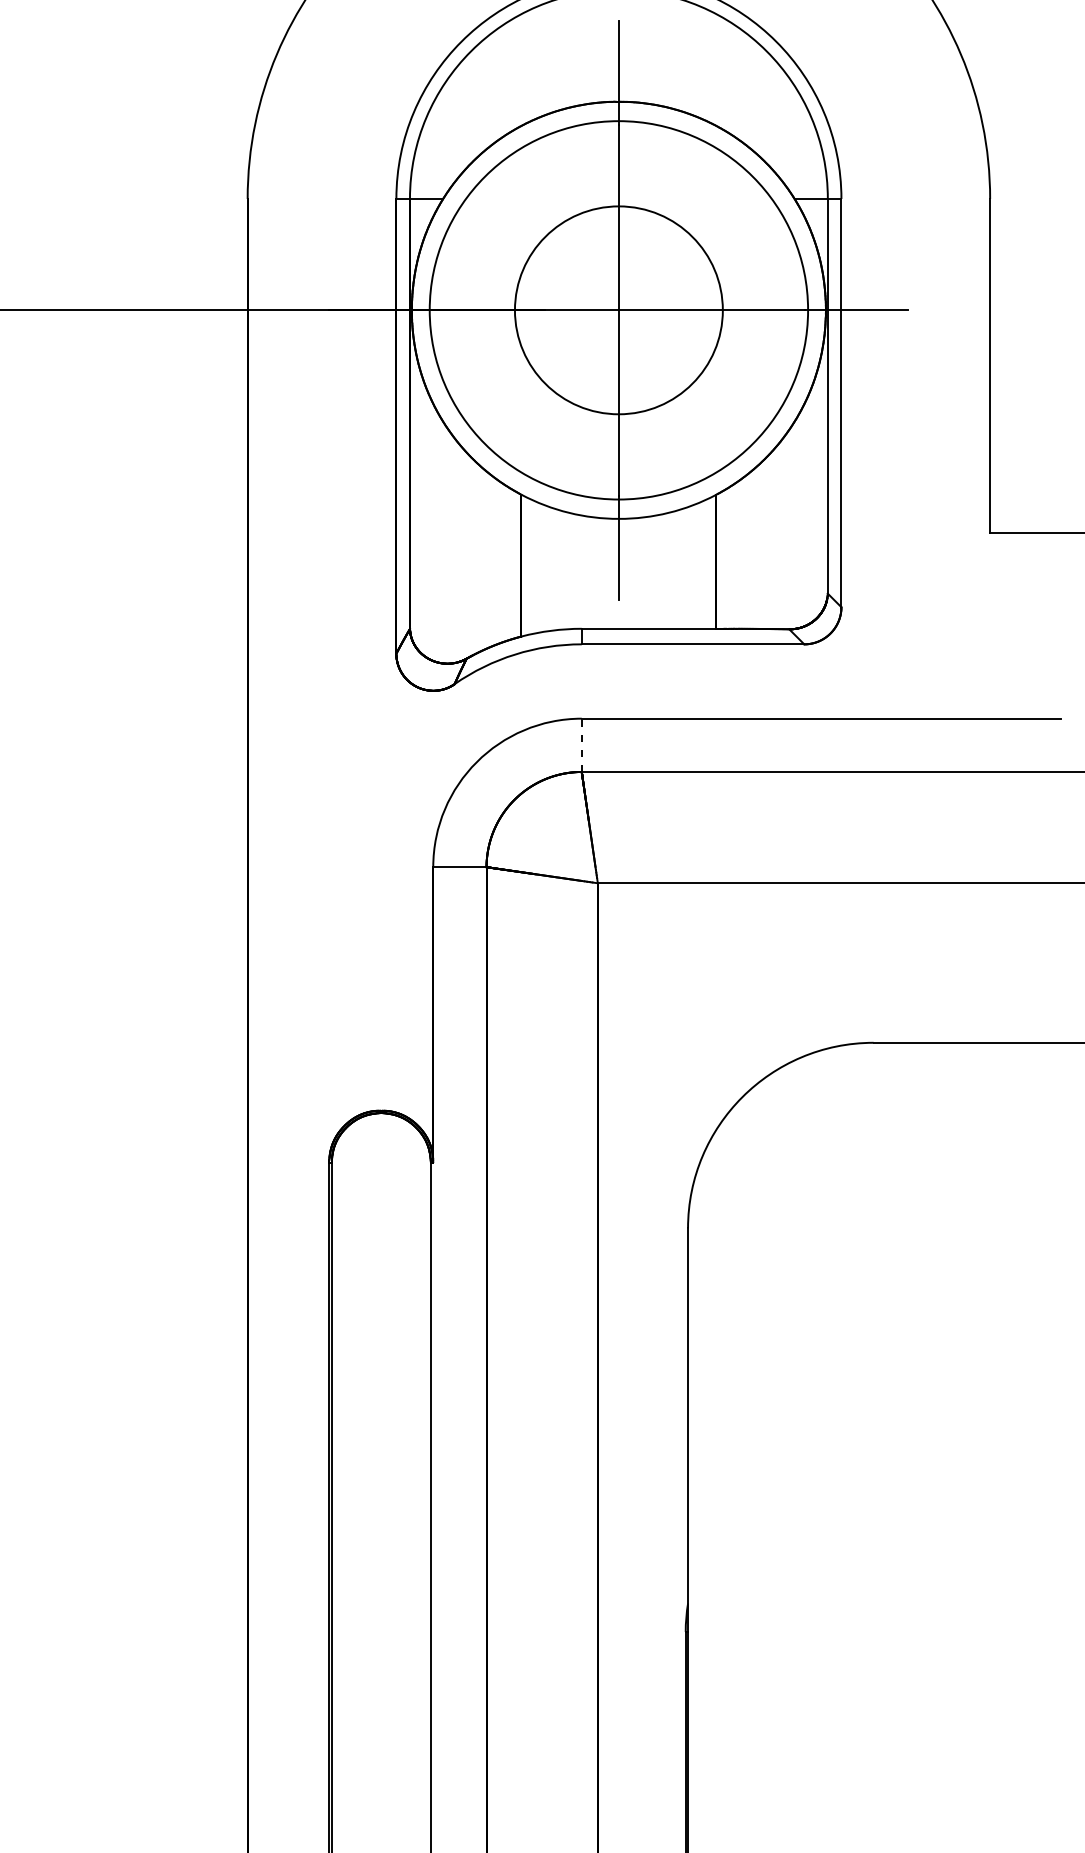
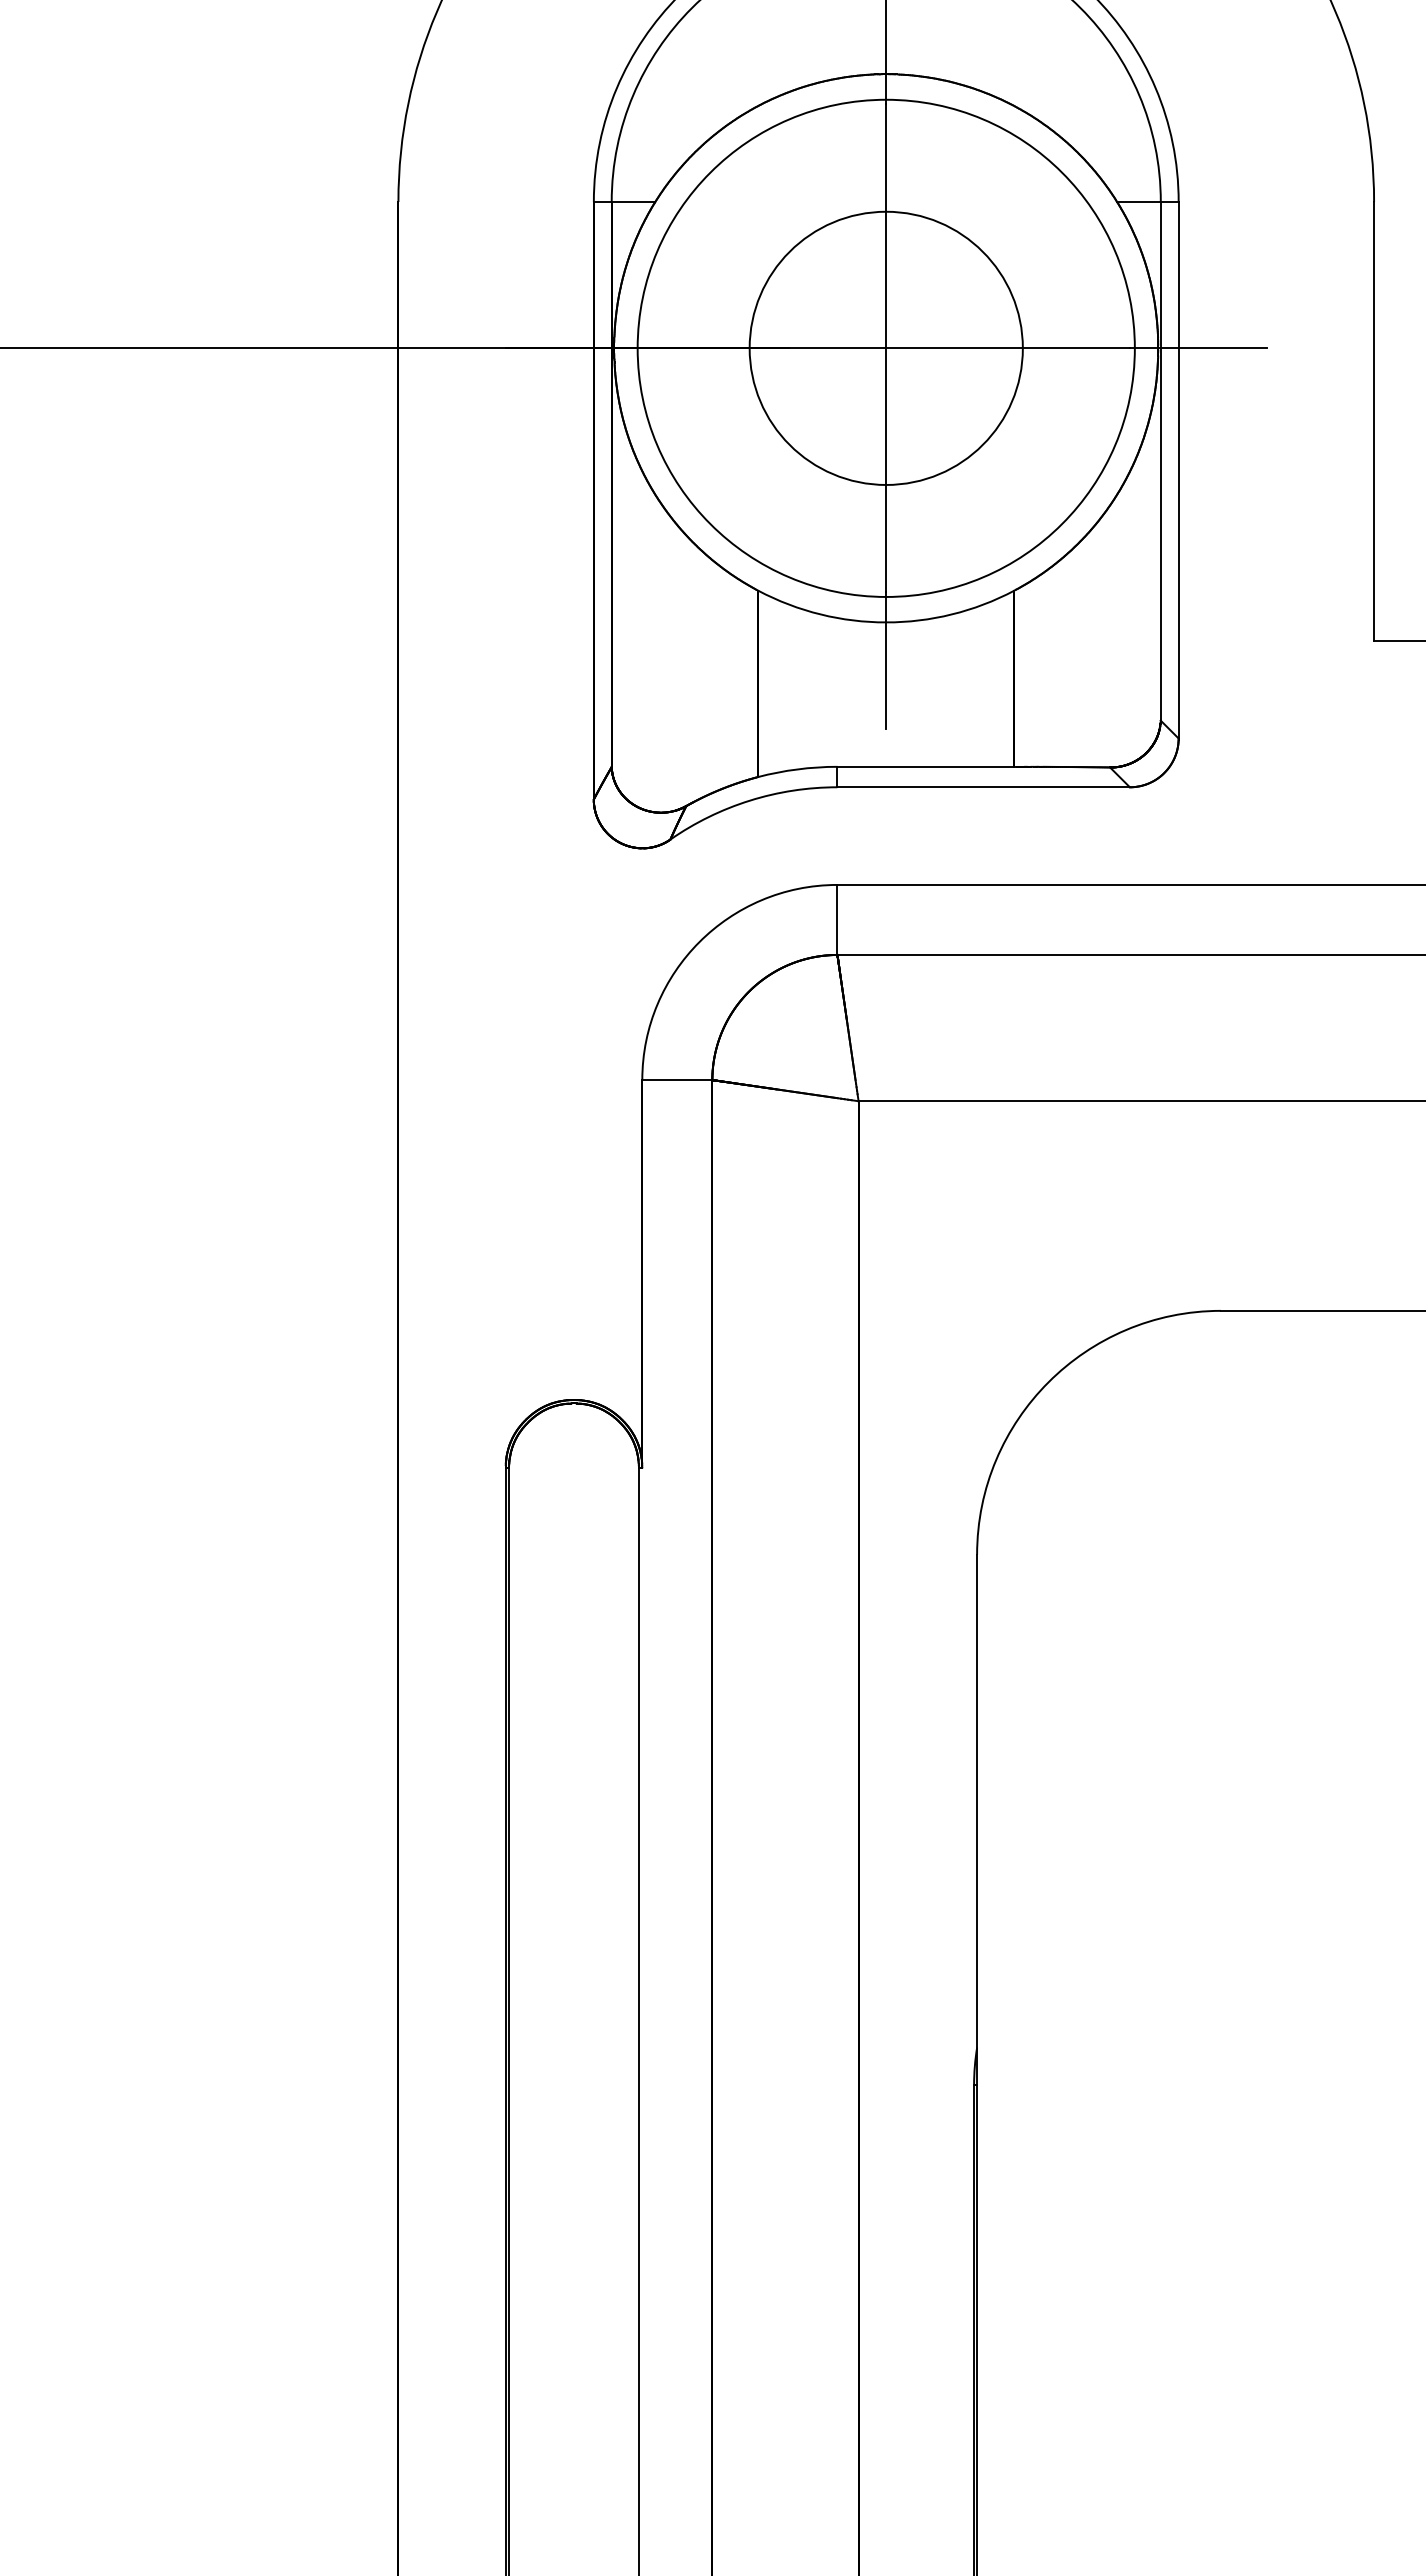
line: (581, 744) -> (837, 919), dashed -> solid

